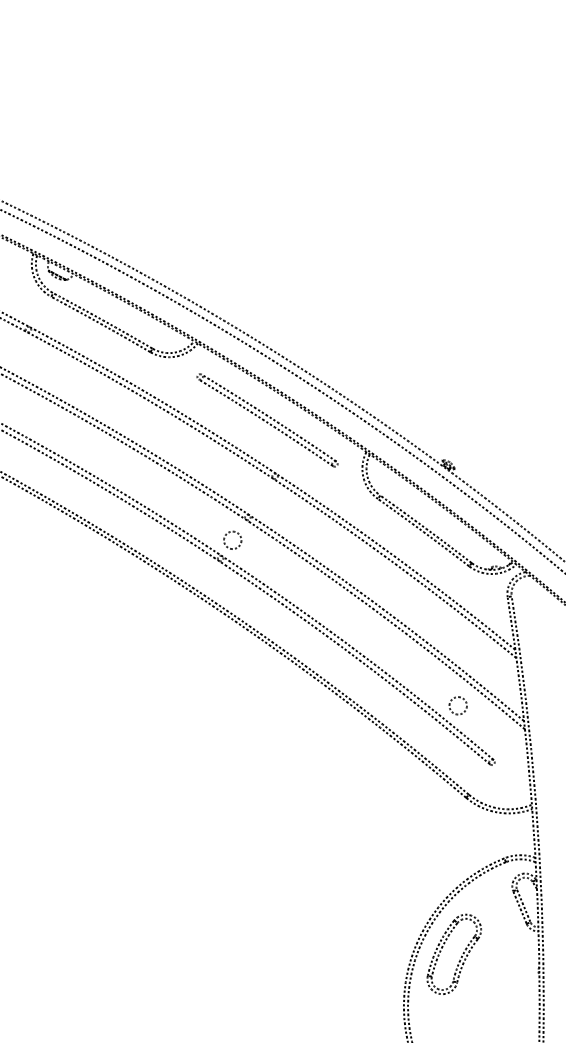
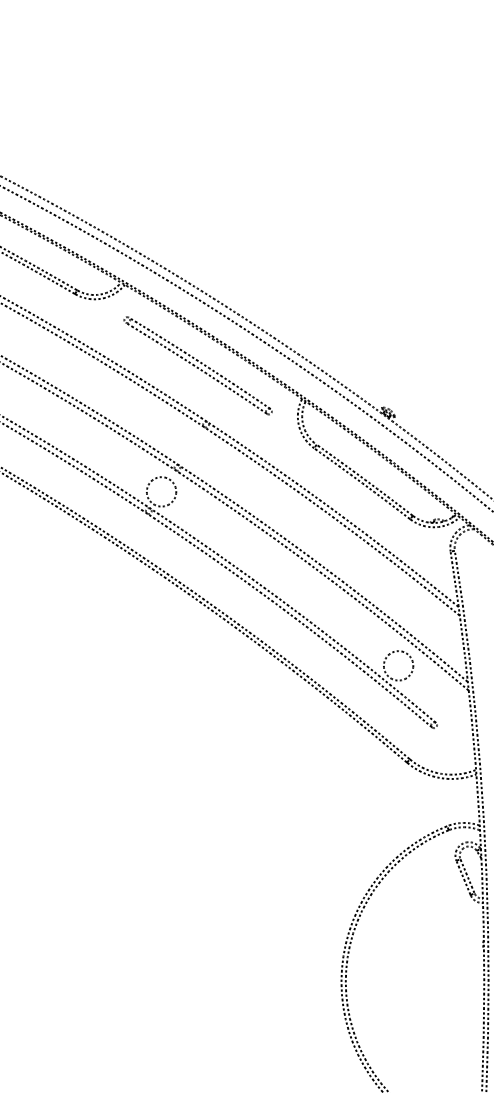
circle: (232, 540) -> (161, 492), size x1.6
circle: (457, 705) -> (397, 665), size x1.6
part: (460, 957) -> (400, 930), removed

